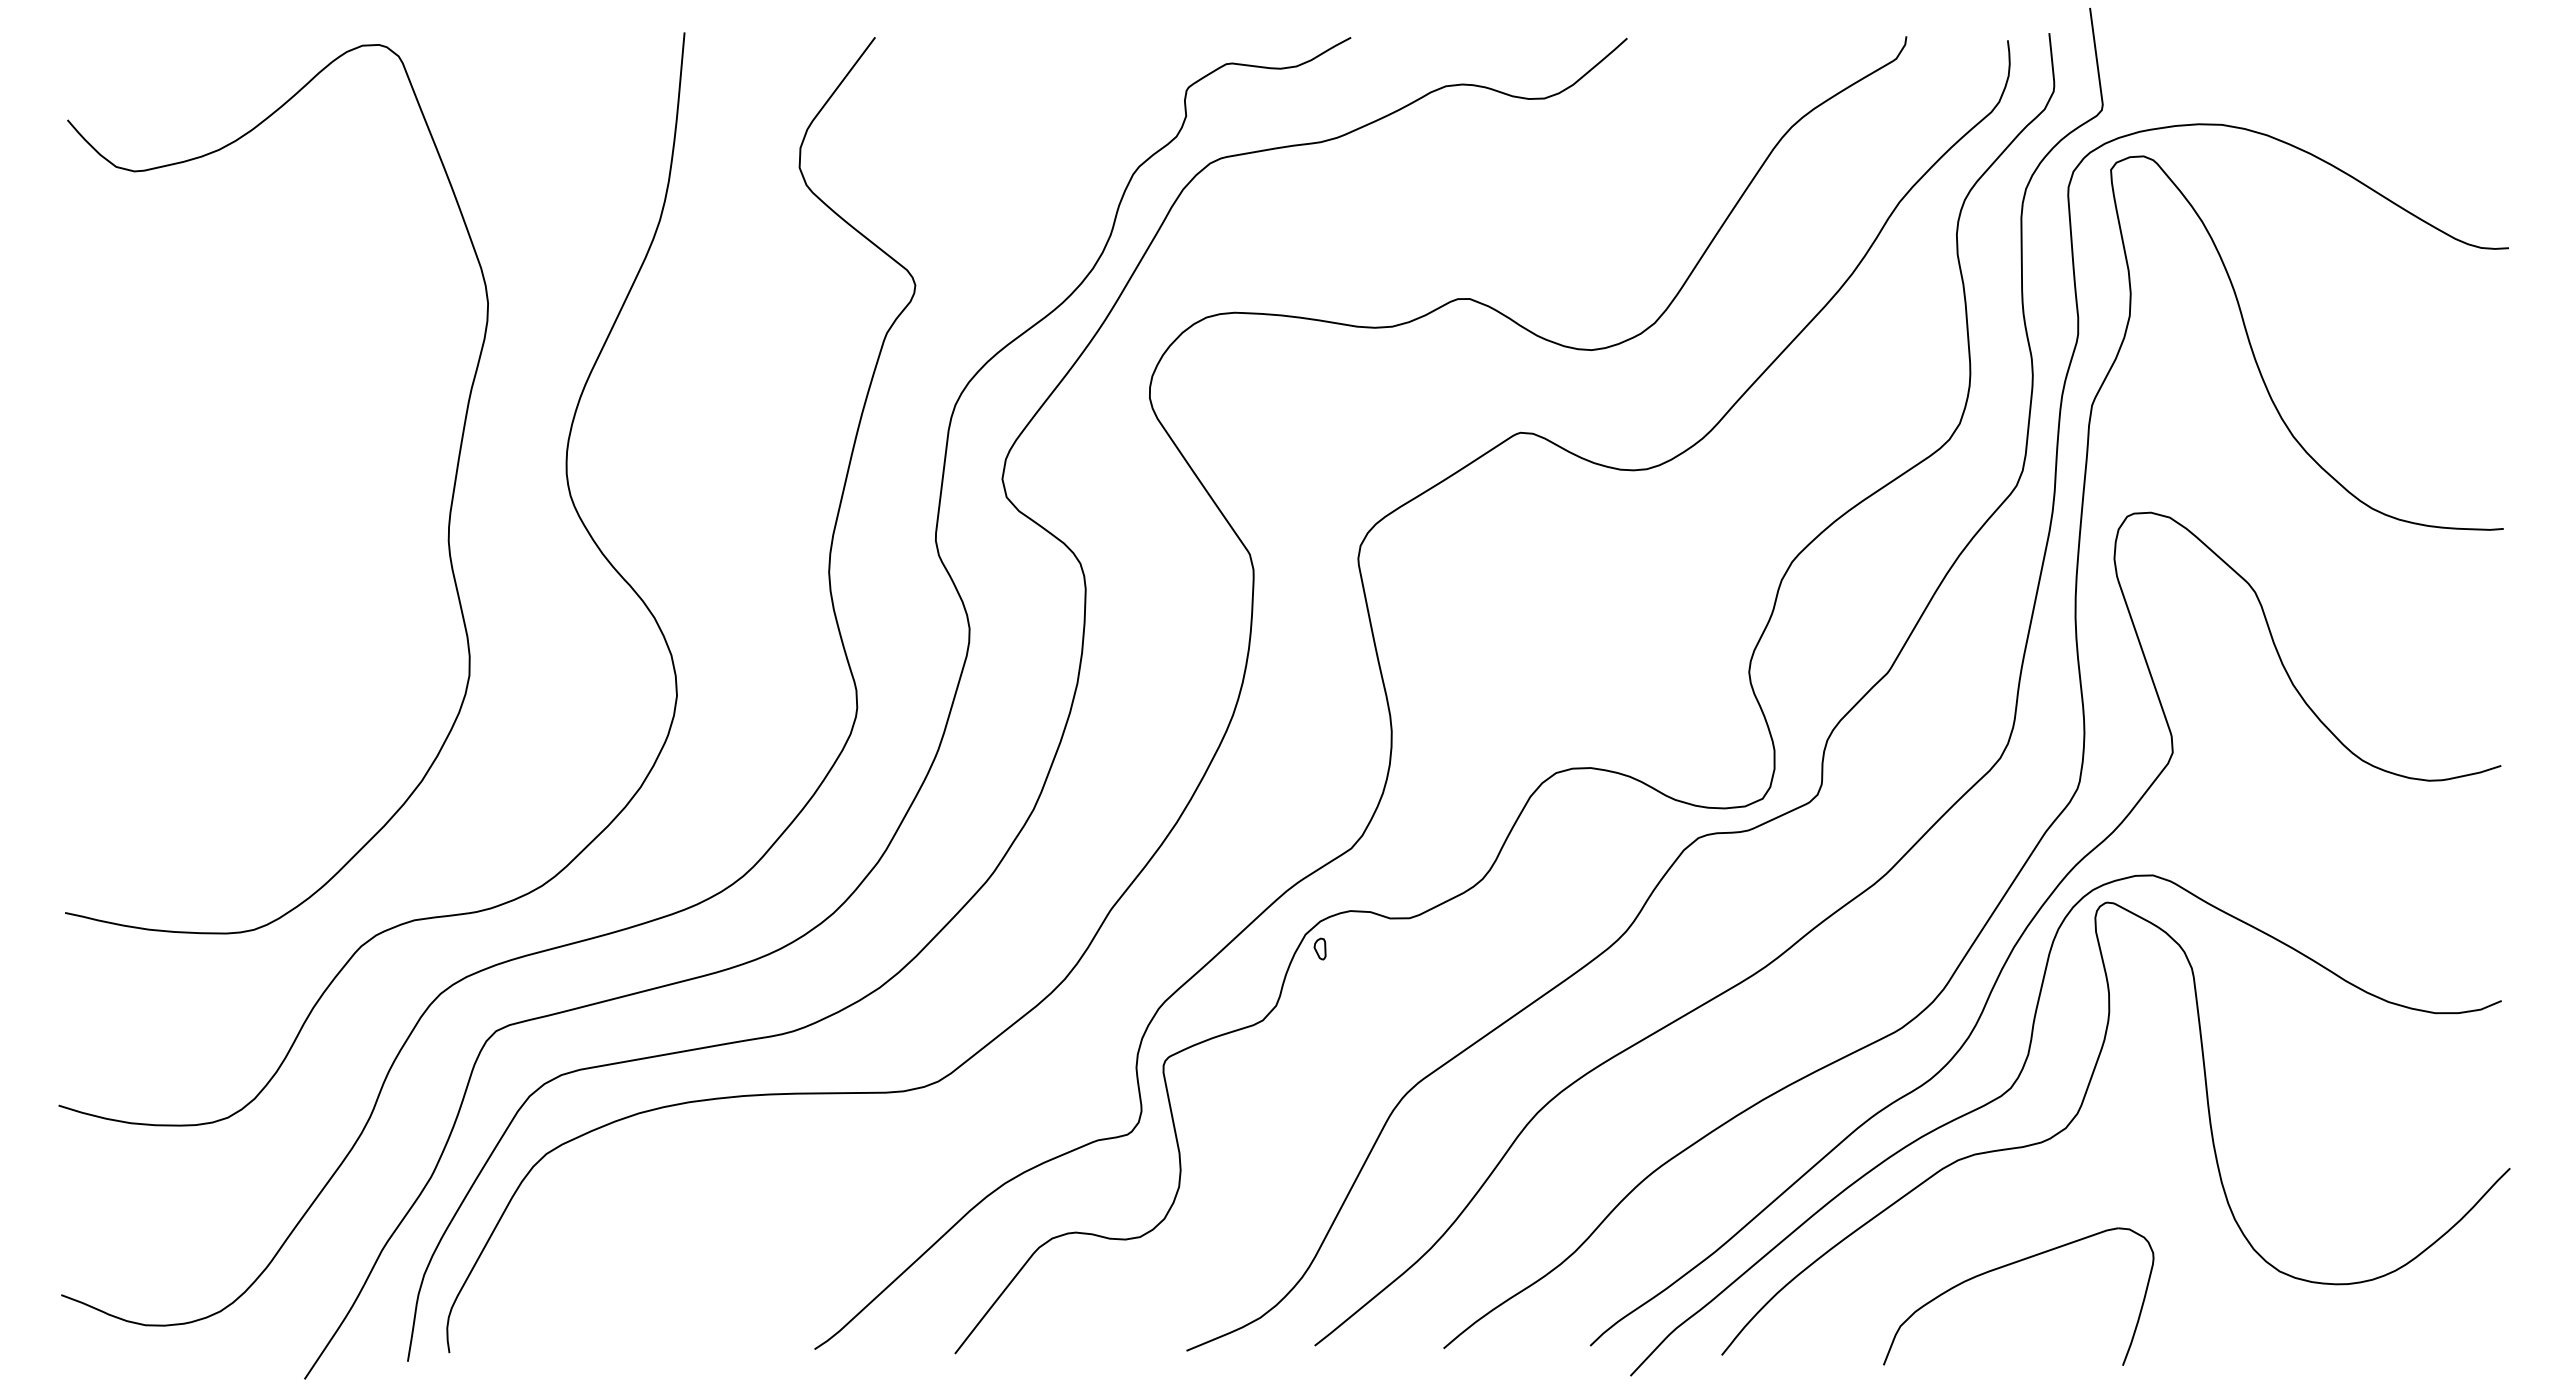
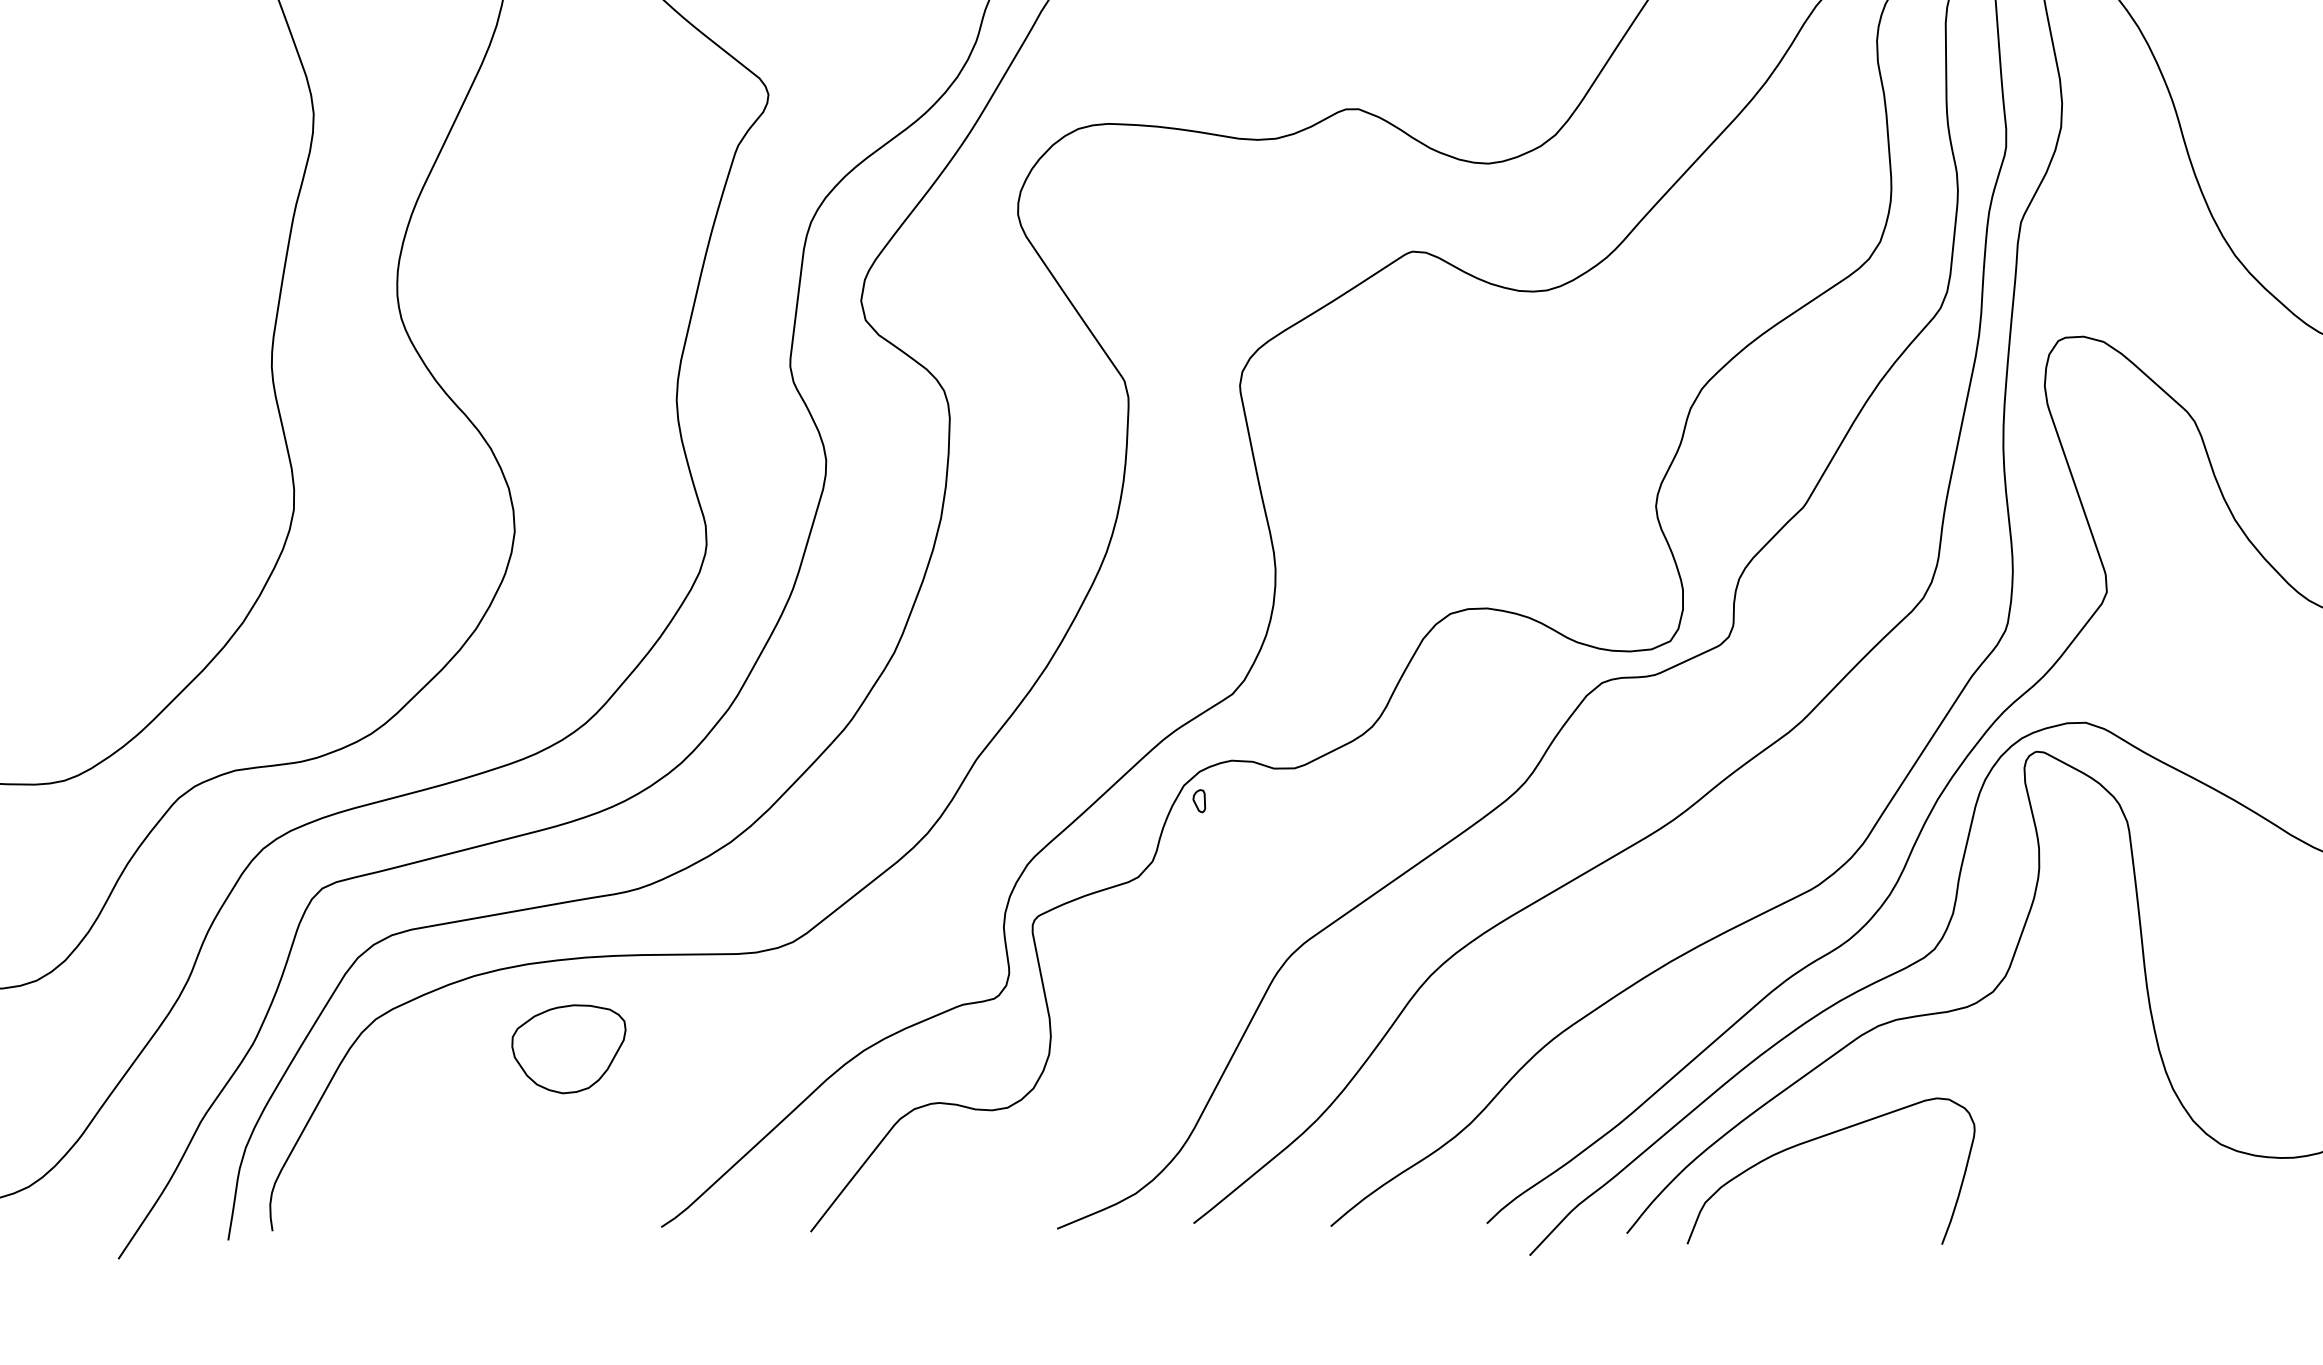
part: (727, 1182) -> (568, 1049), added
part: (2004, 1267) -> (1816, 1140), moved

